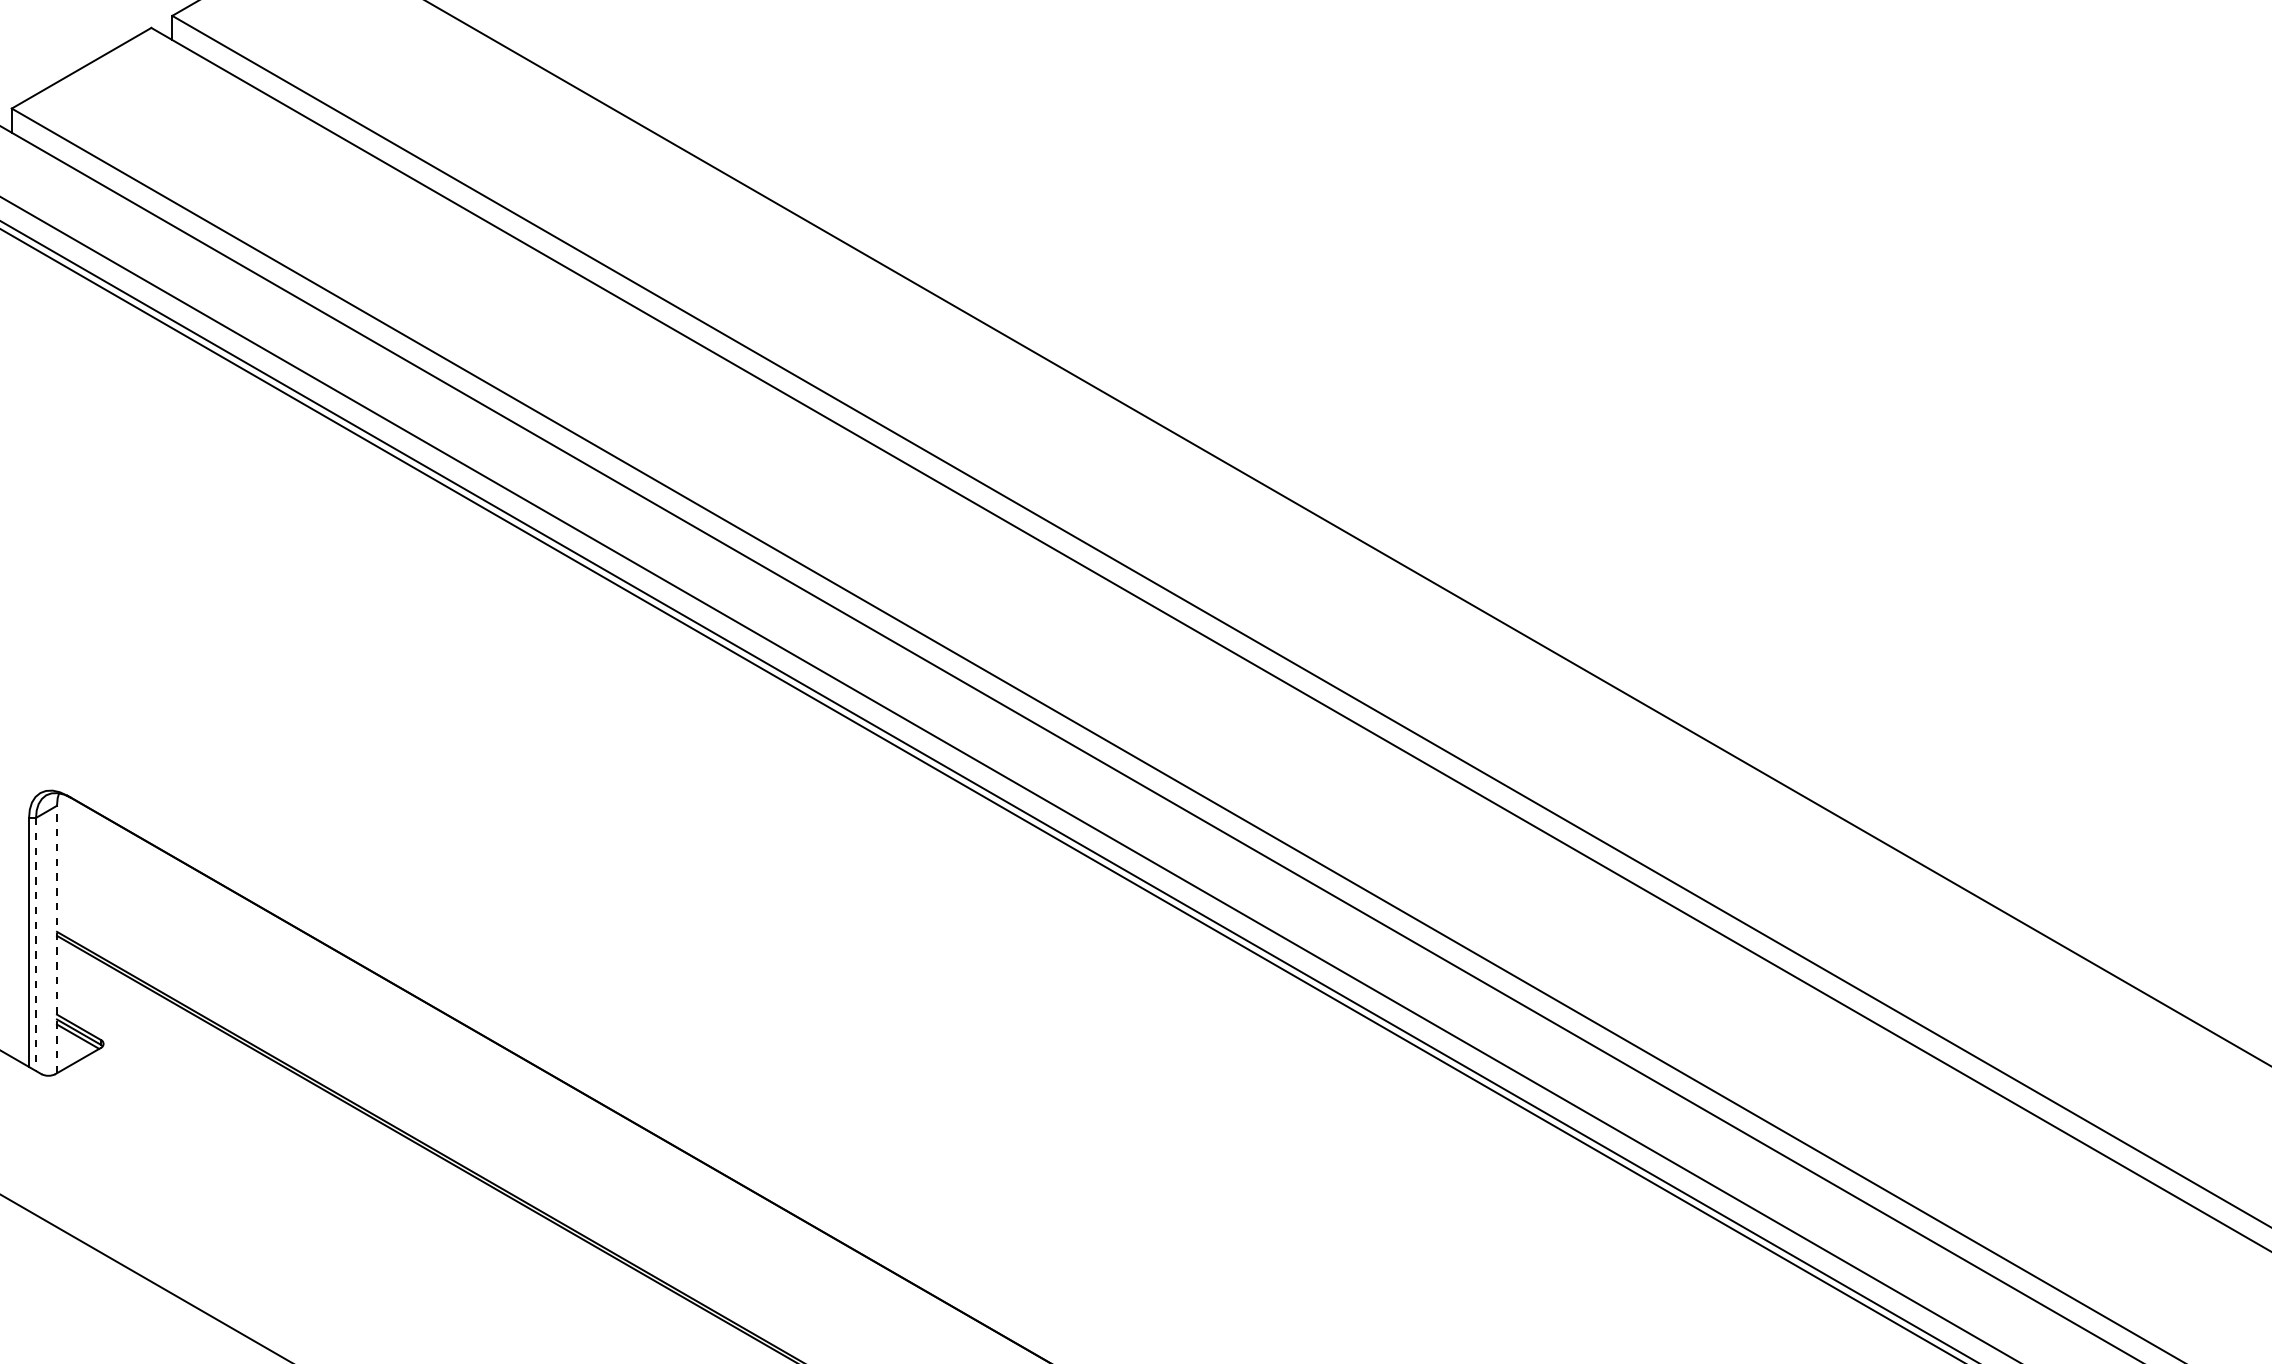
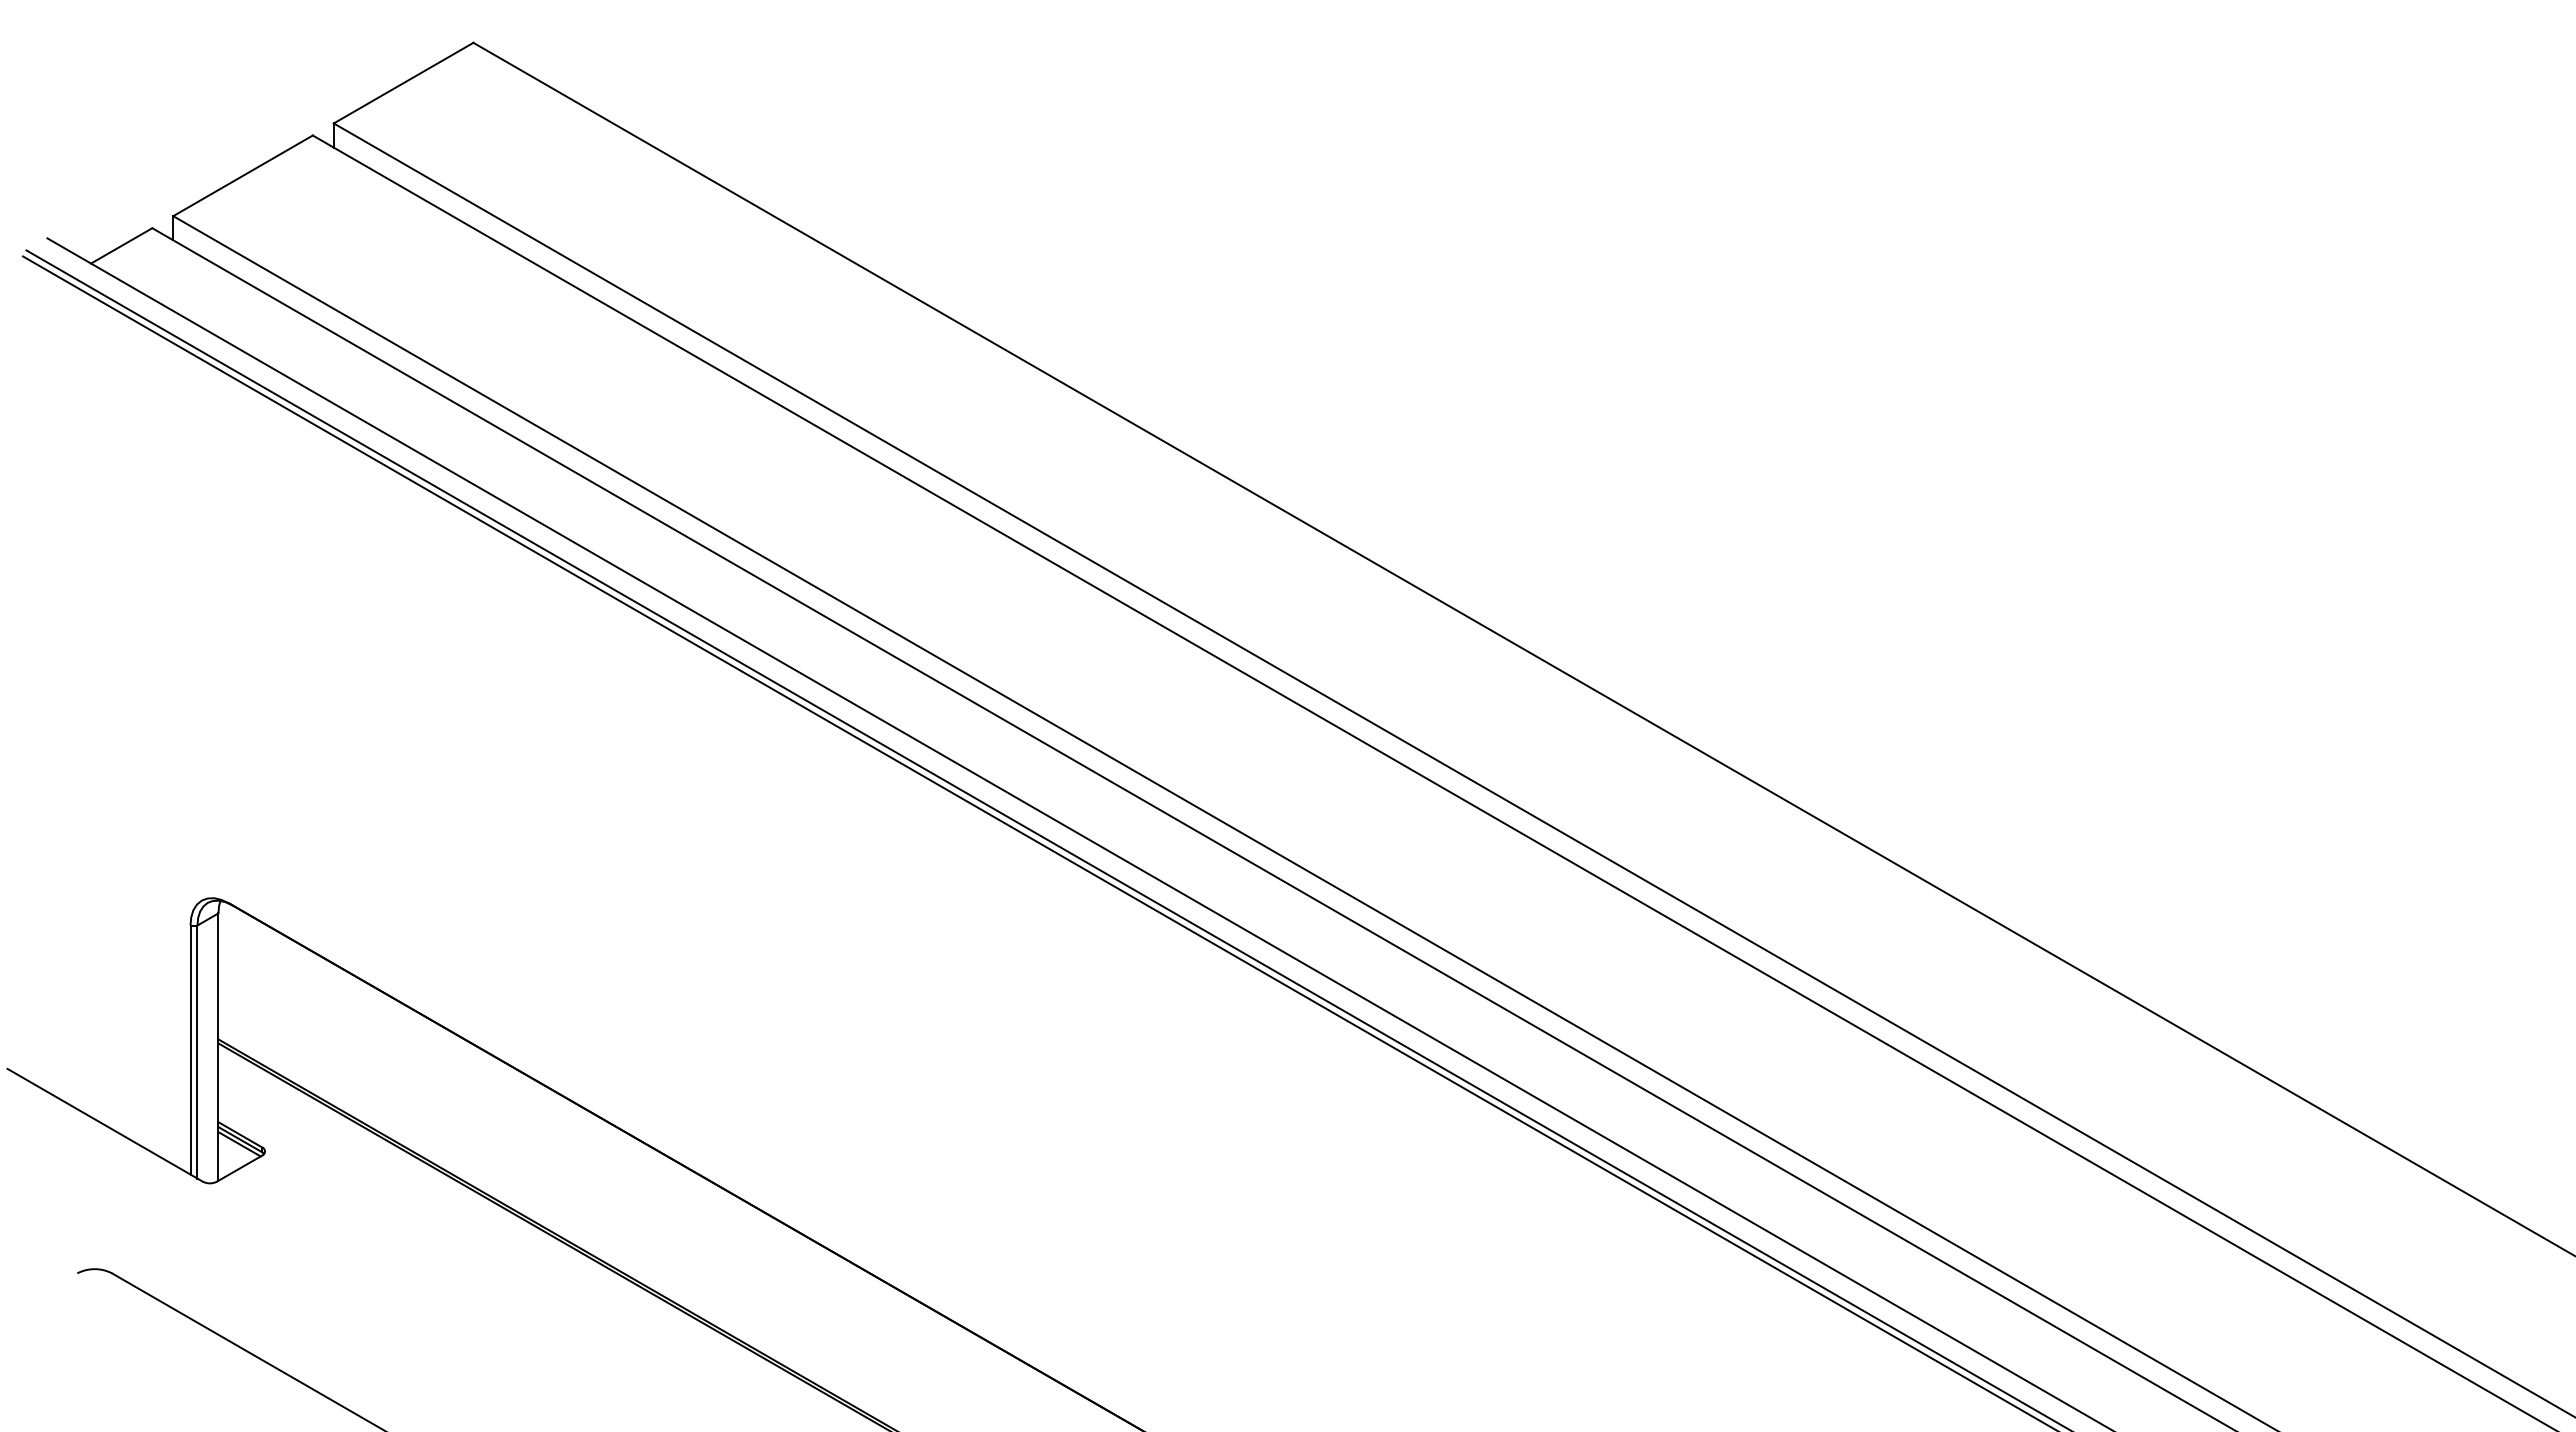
line: (57, 939) -> (218, 1047), dashed -> solid
line: (36, 944) -> (197, 1052), dashed -> solid

